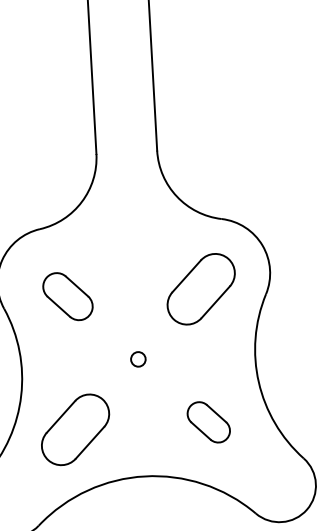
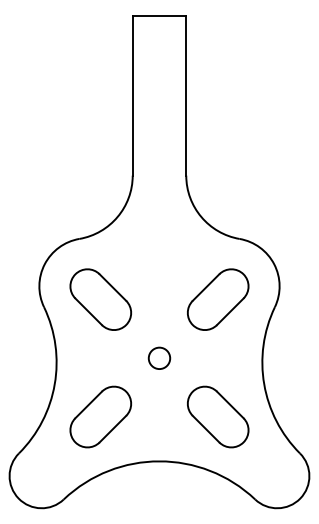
part: (67, 296) -> (100, 299), size x1.43
circle: (138, 358) -> (159, 357), size x1.67
part: (209, 421) -> (218, 416), size x1.67

